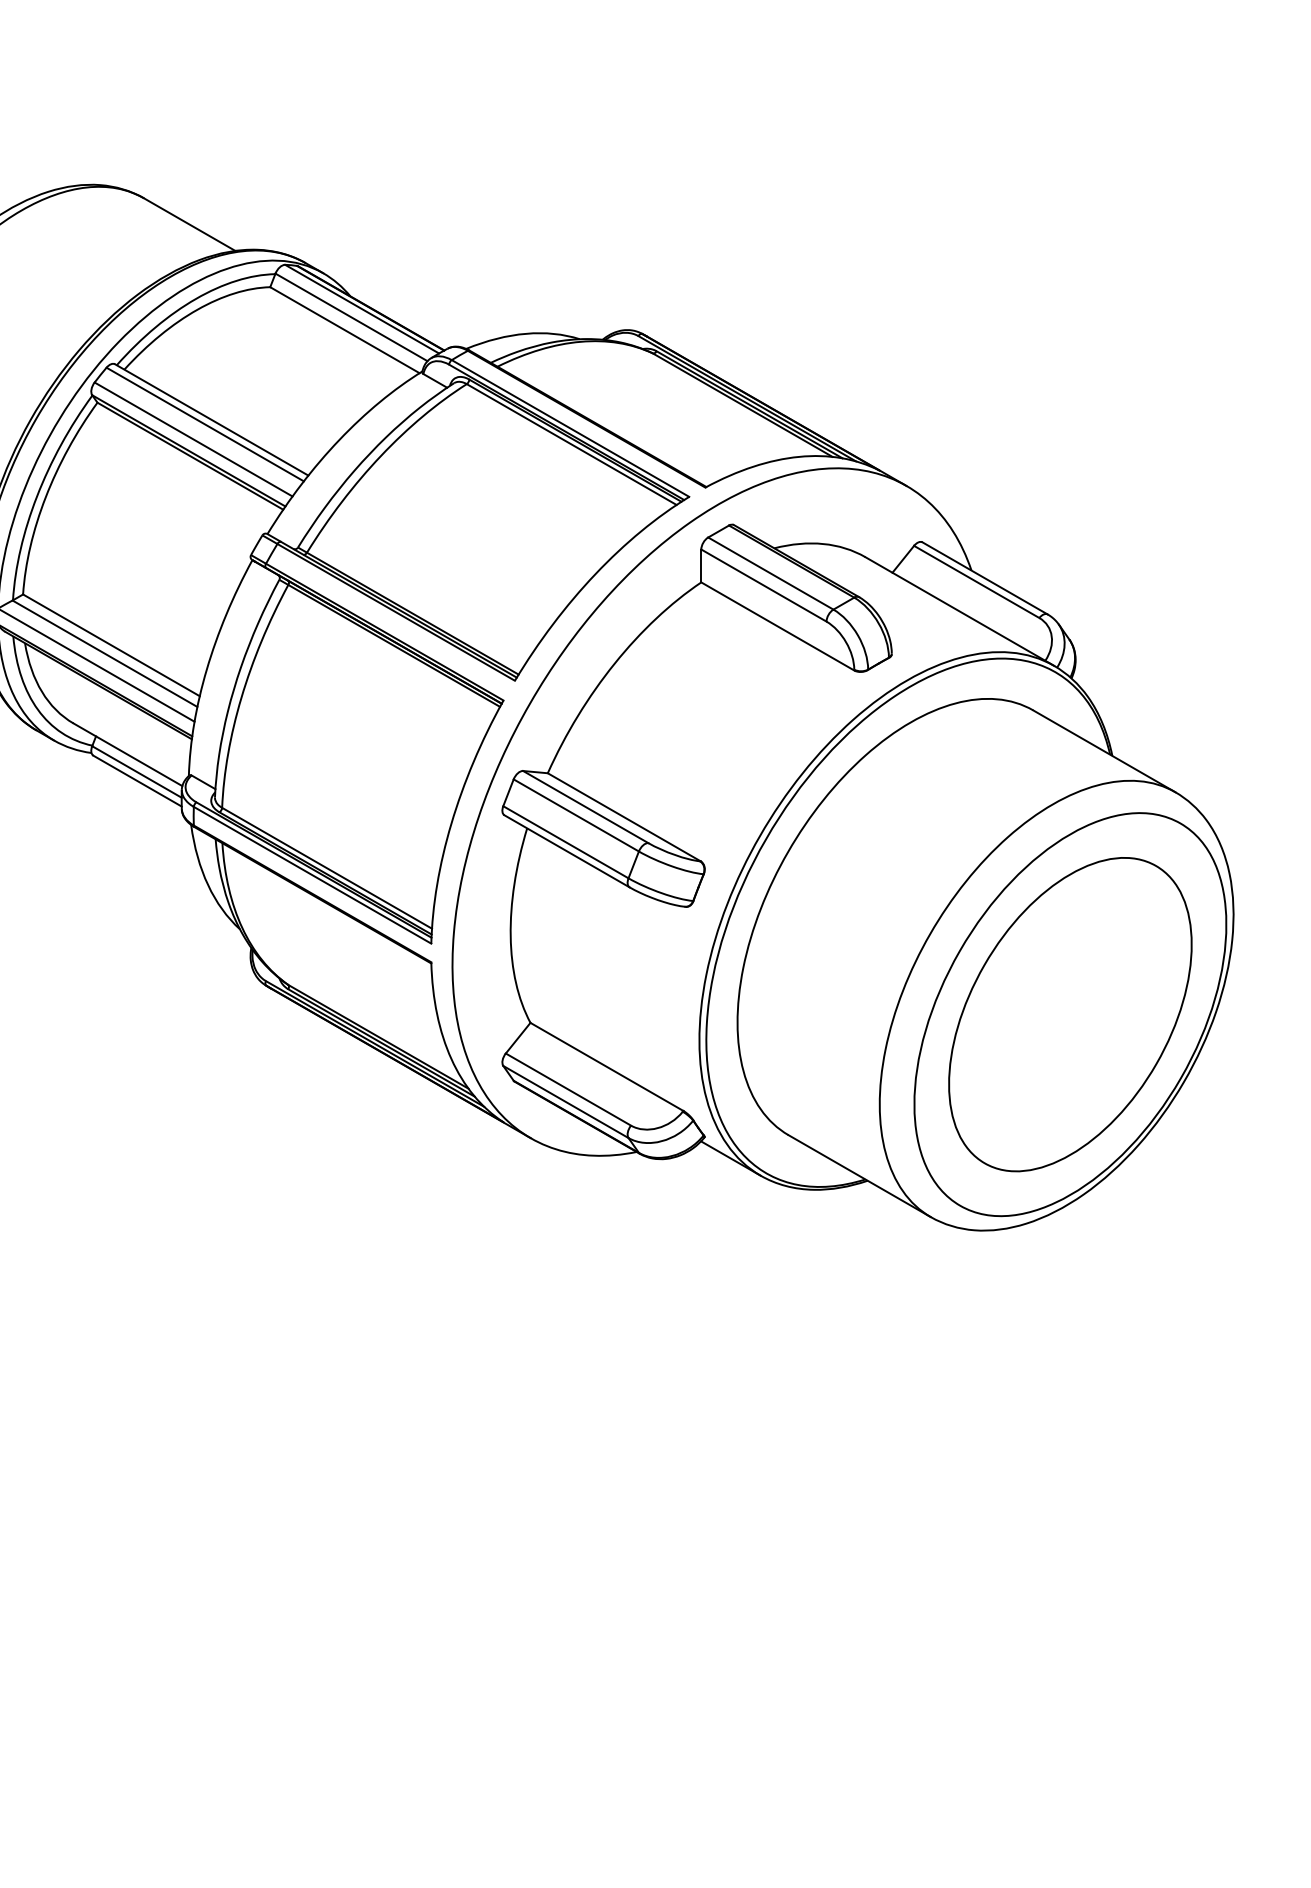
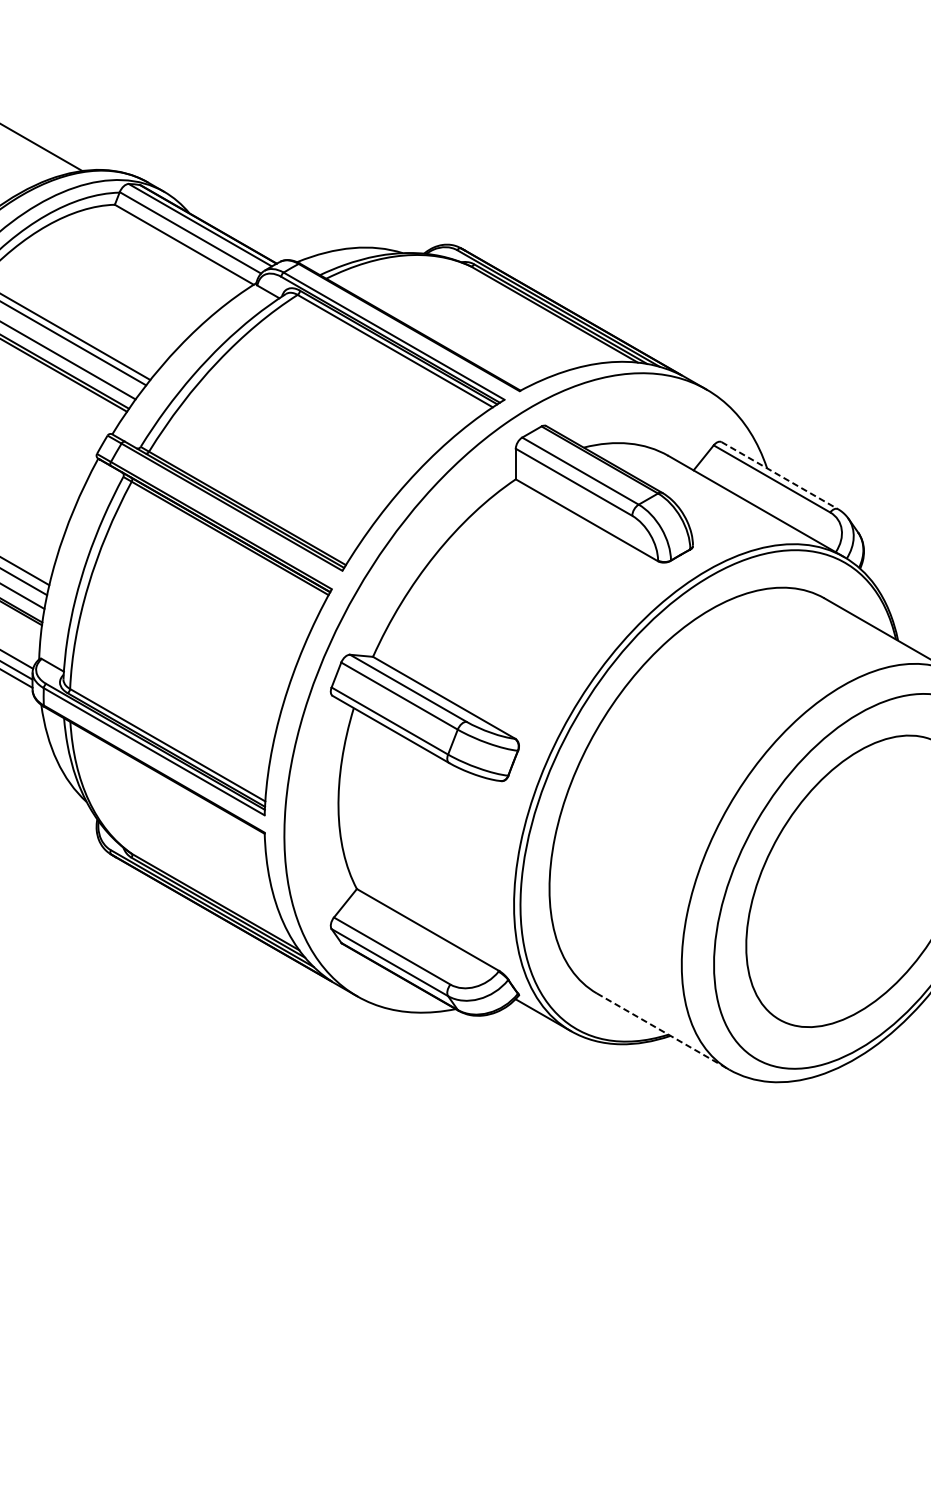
line: (985, 578) -> (780, 475), solid -> dashed
line: (860, 1176) -> (663, 1031), solid -> dashed

